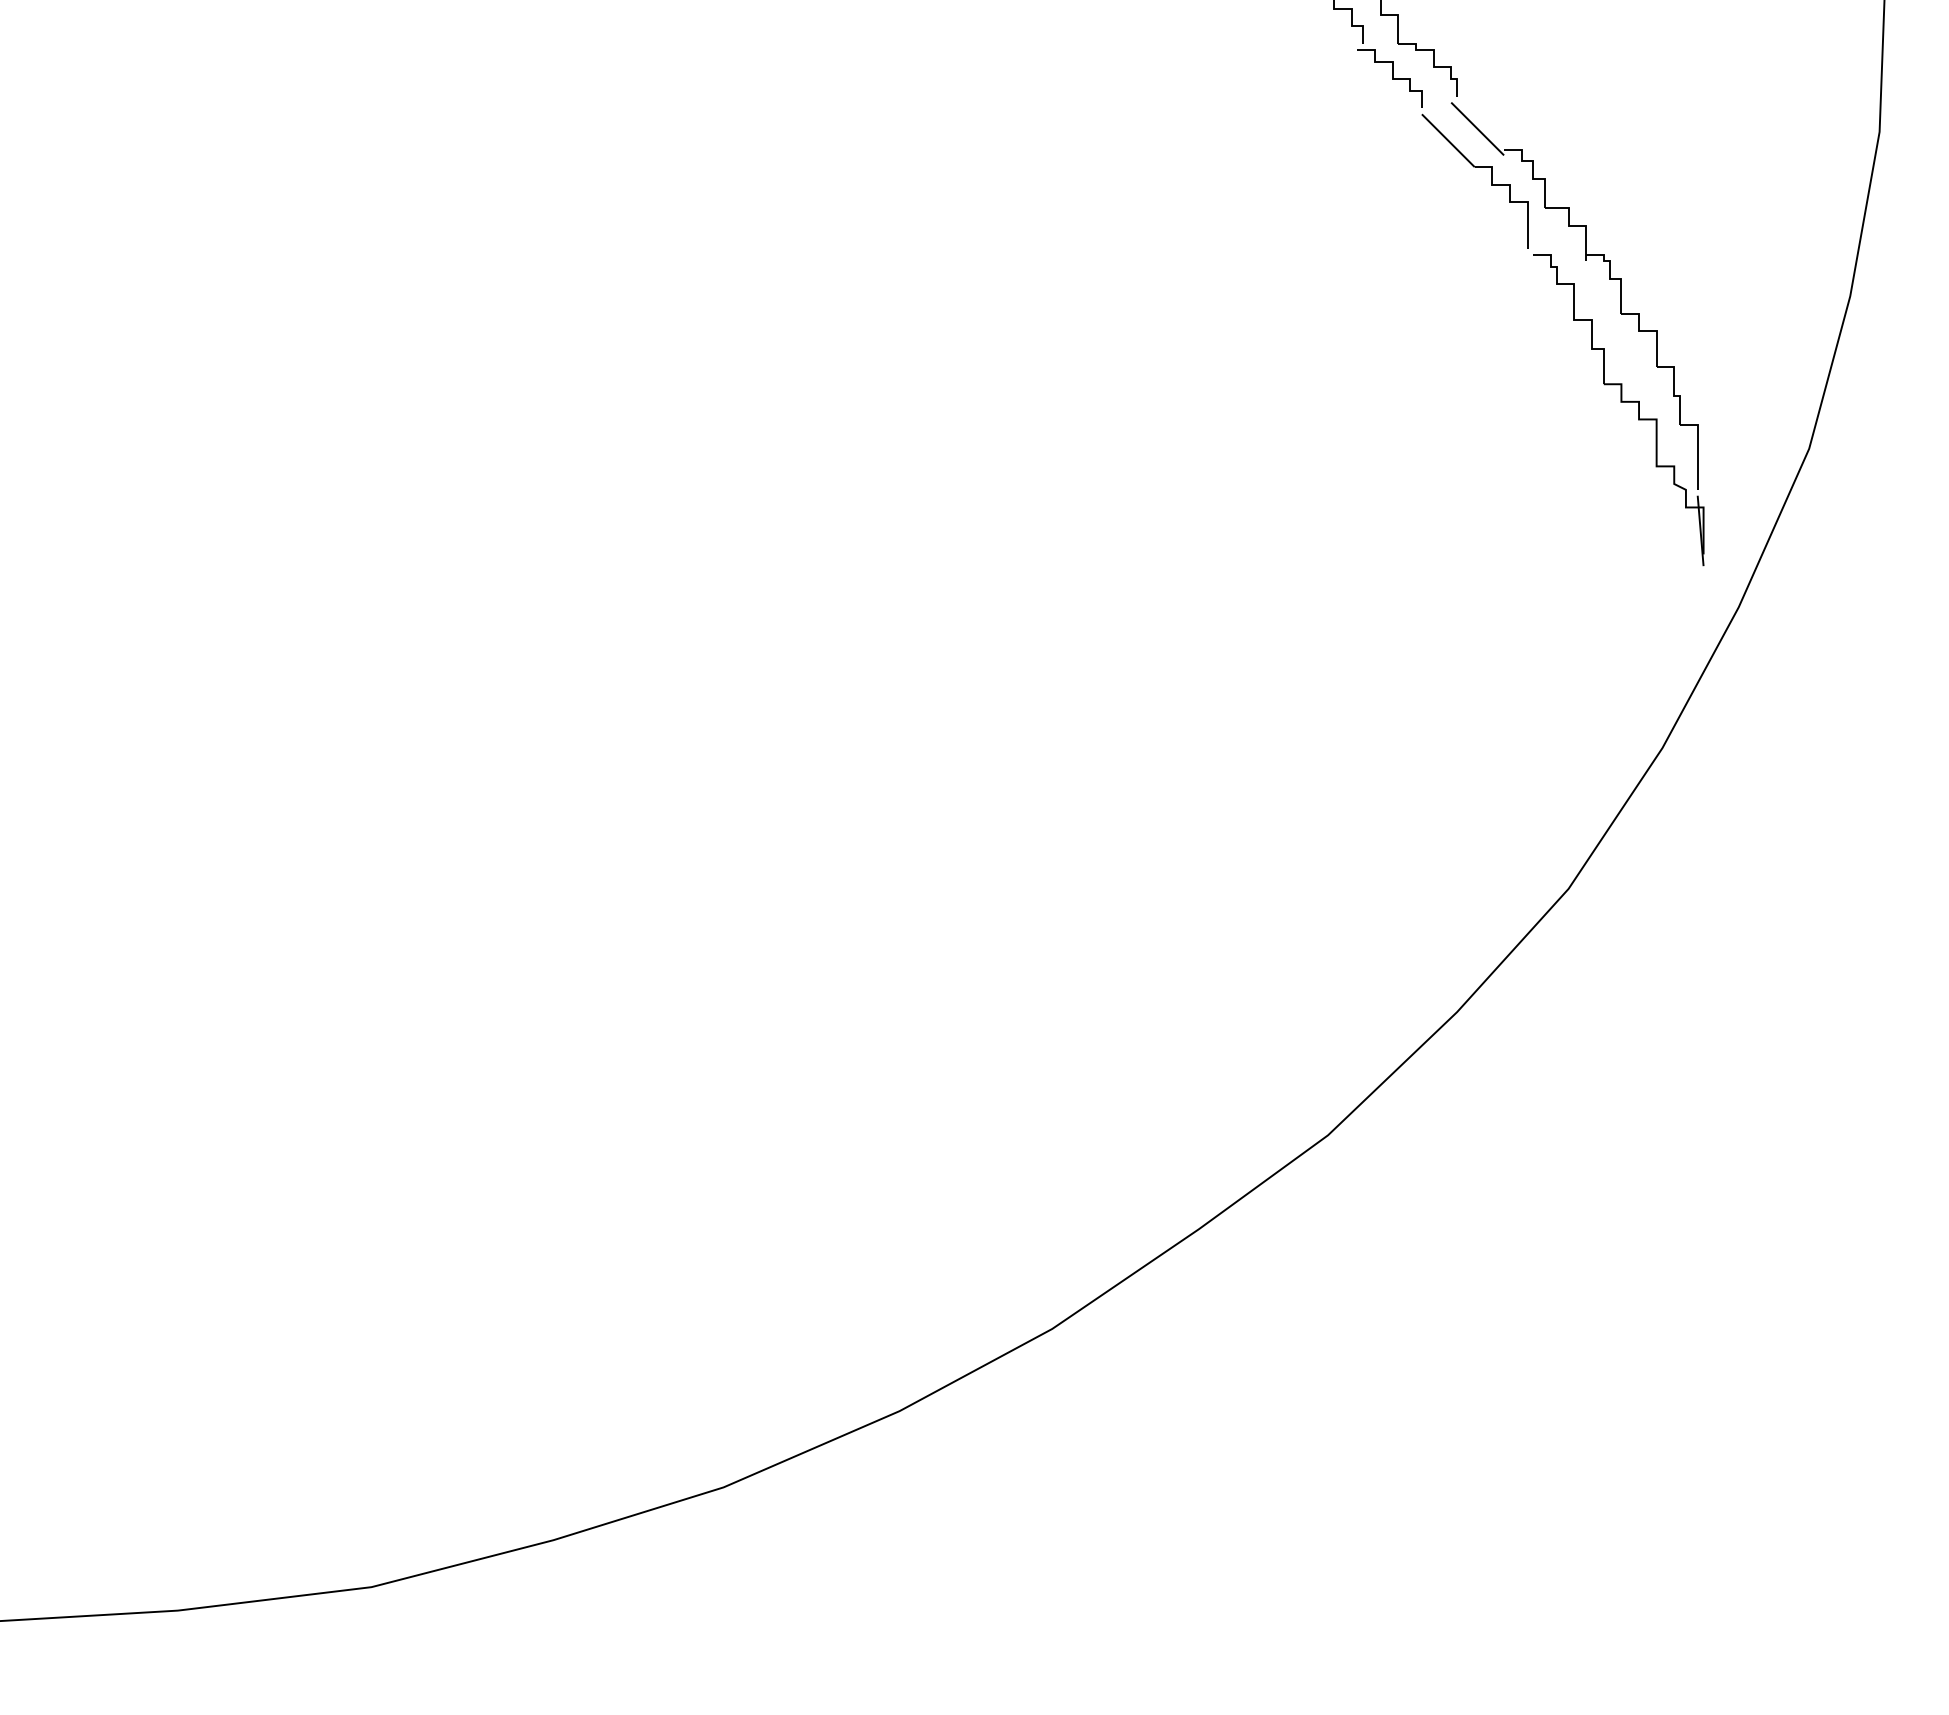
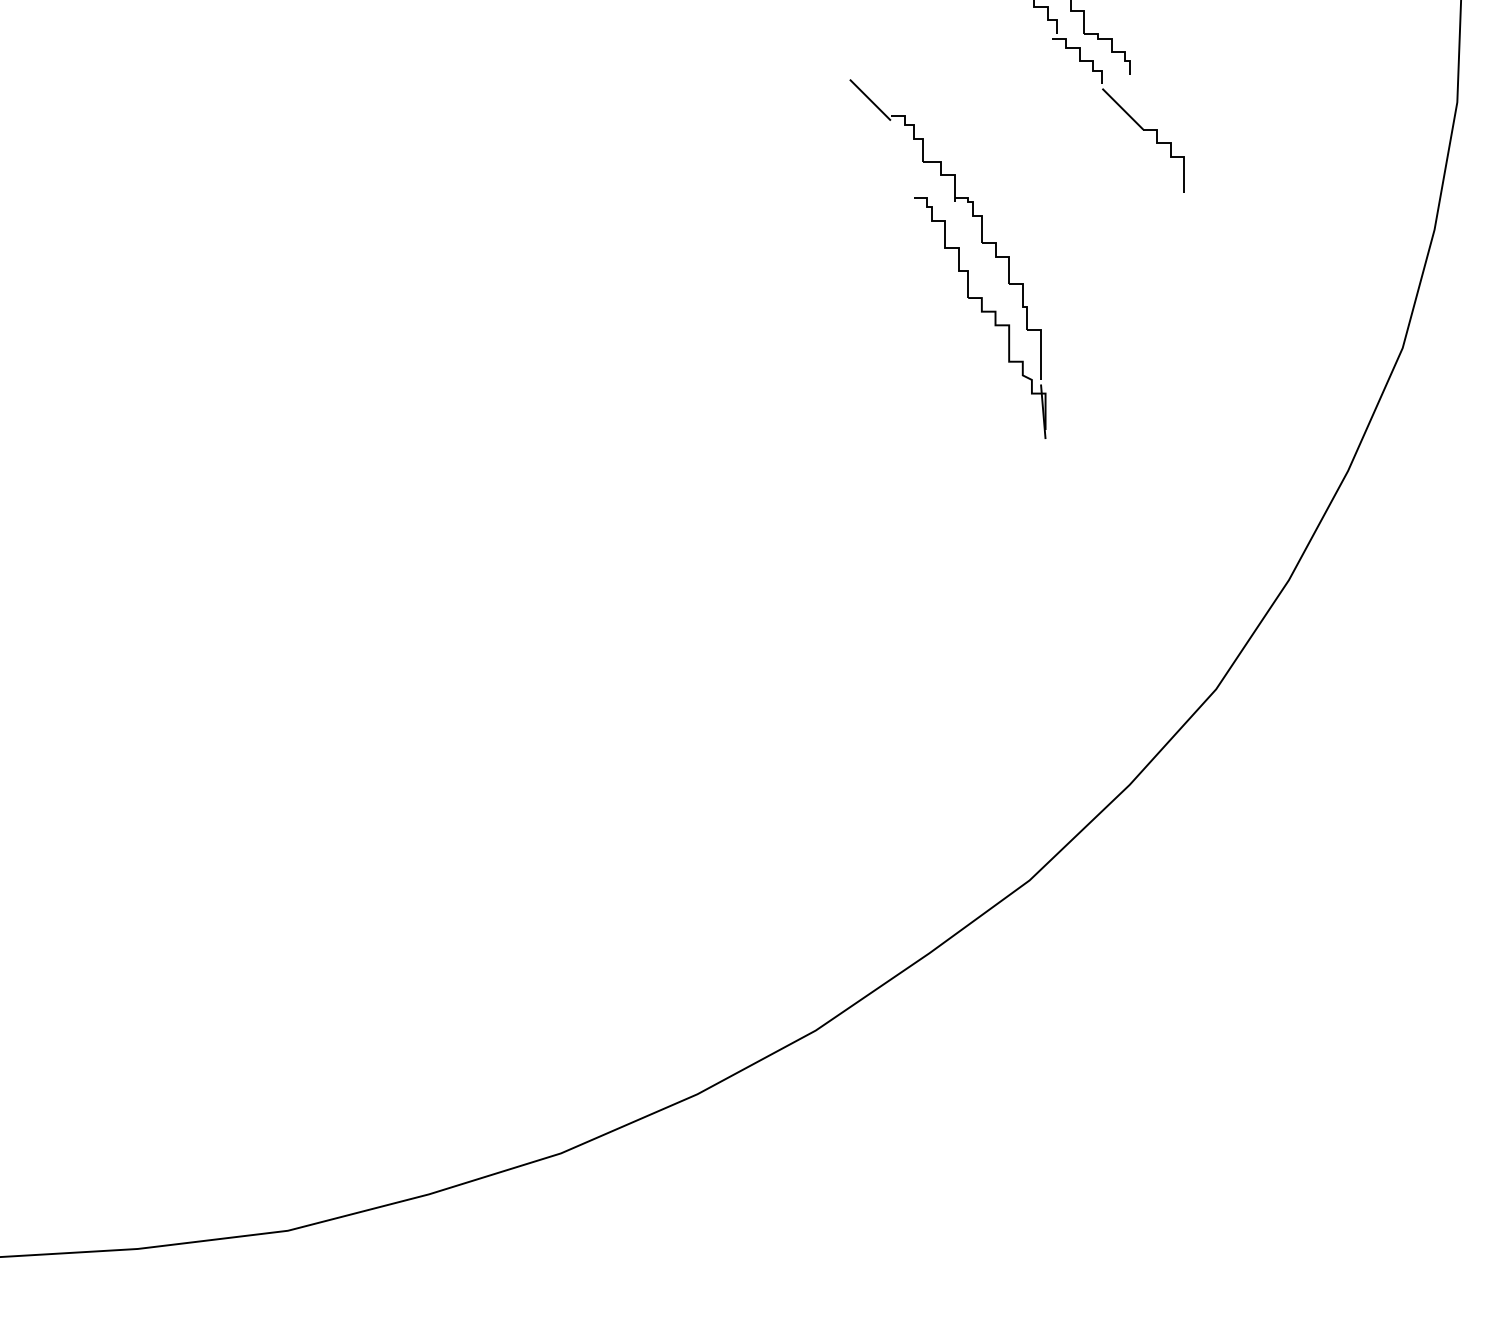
part: (1577, 320) -> (947, 248), moved

